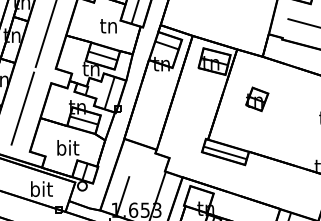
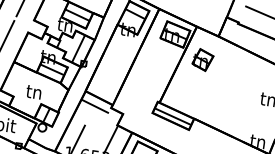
part: (257, 99) -> (203, 60), moved
text: (68, 147) -> (35, 91), bit -> tn
line: (137, 154) -> (95, 106), added

